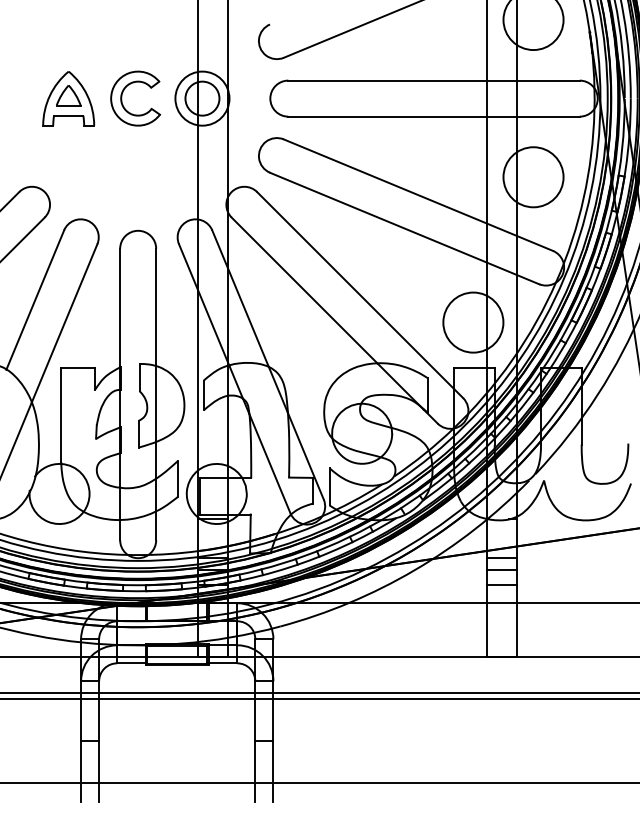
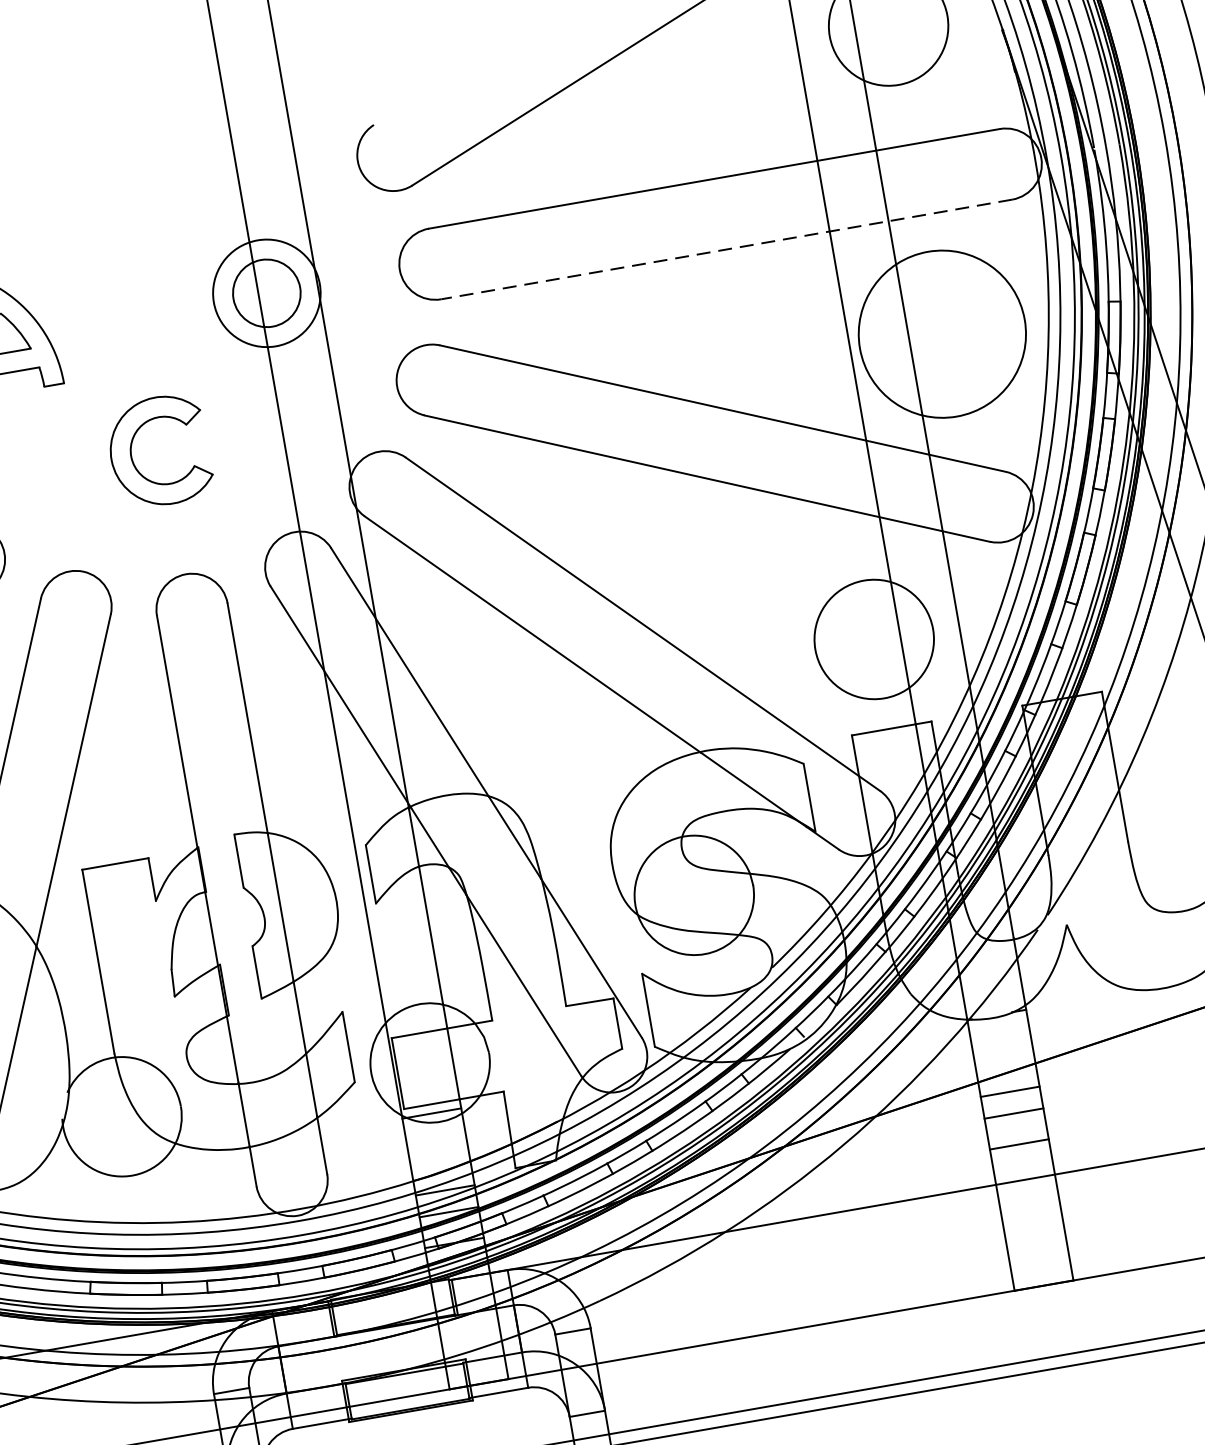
part: (122, 98) -> (133, 455), moved
line: (434, 116) -> (727, 248), solid -> dashed
circle: (533, 177) -> (942, 334), size x1.4

